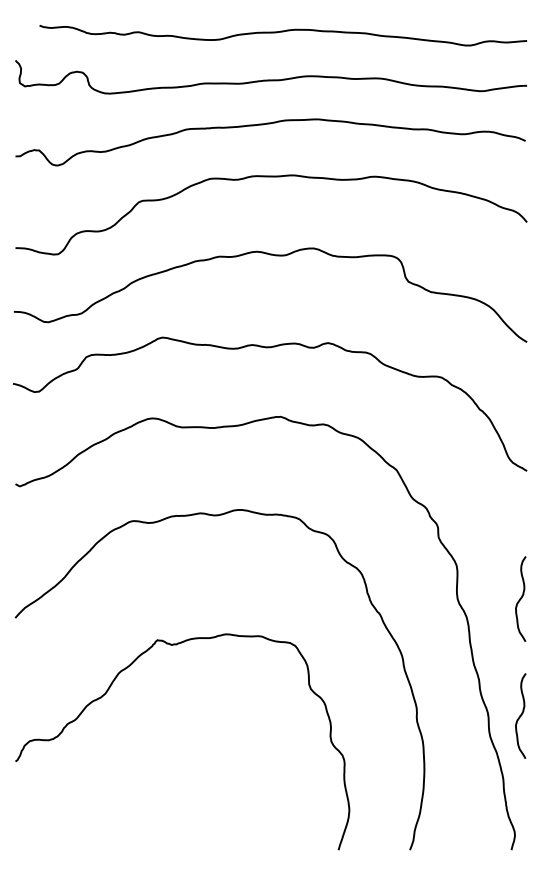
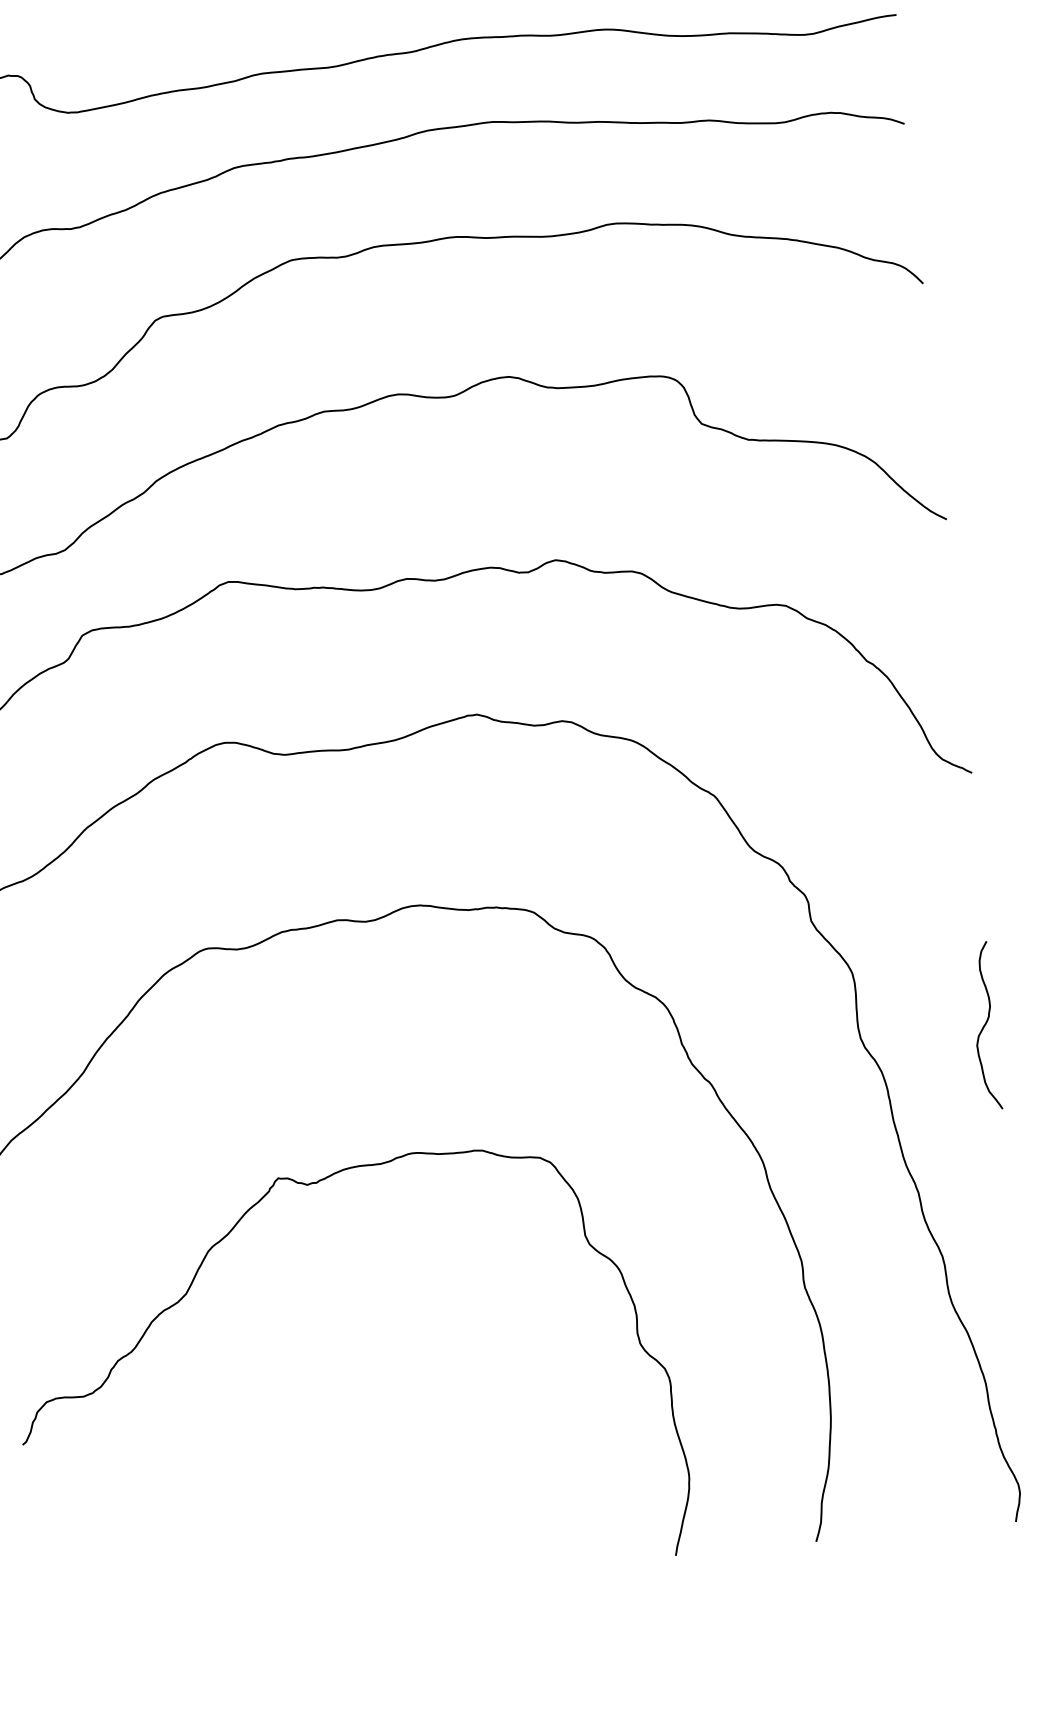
curve: (520, 715) -> (1007, 1255), removed

